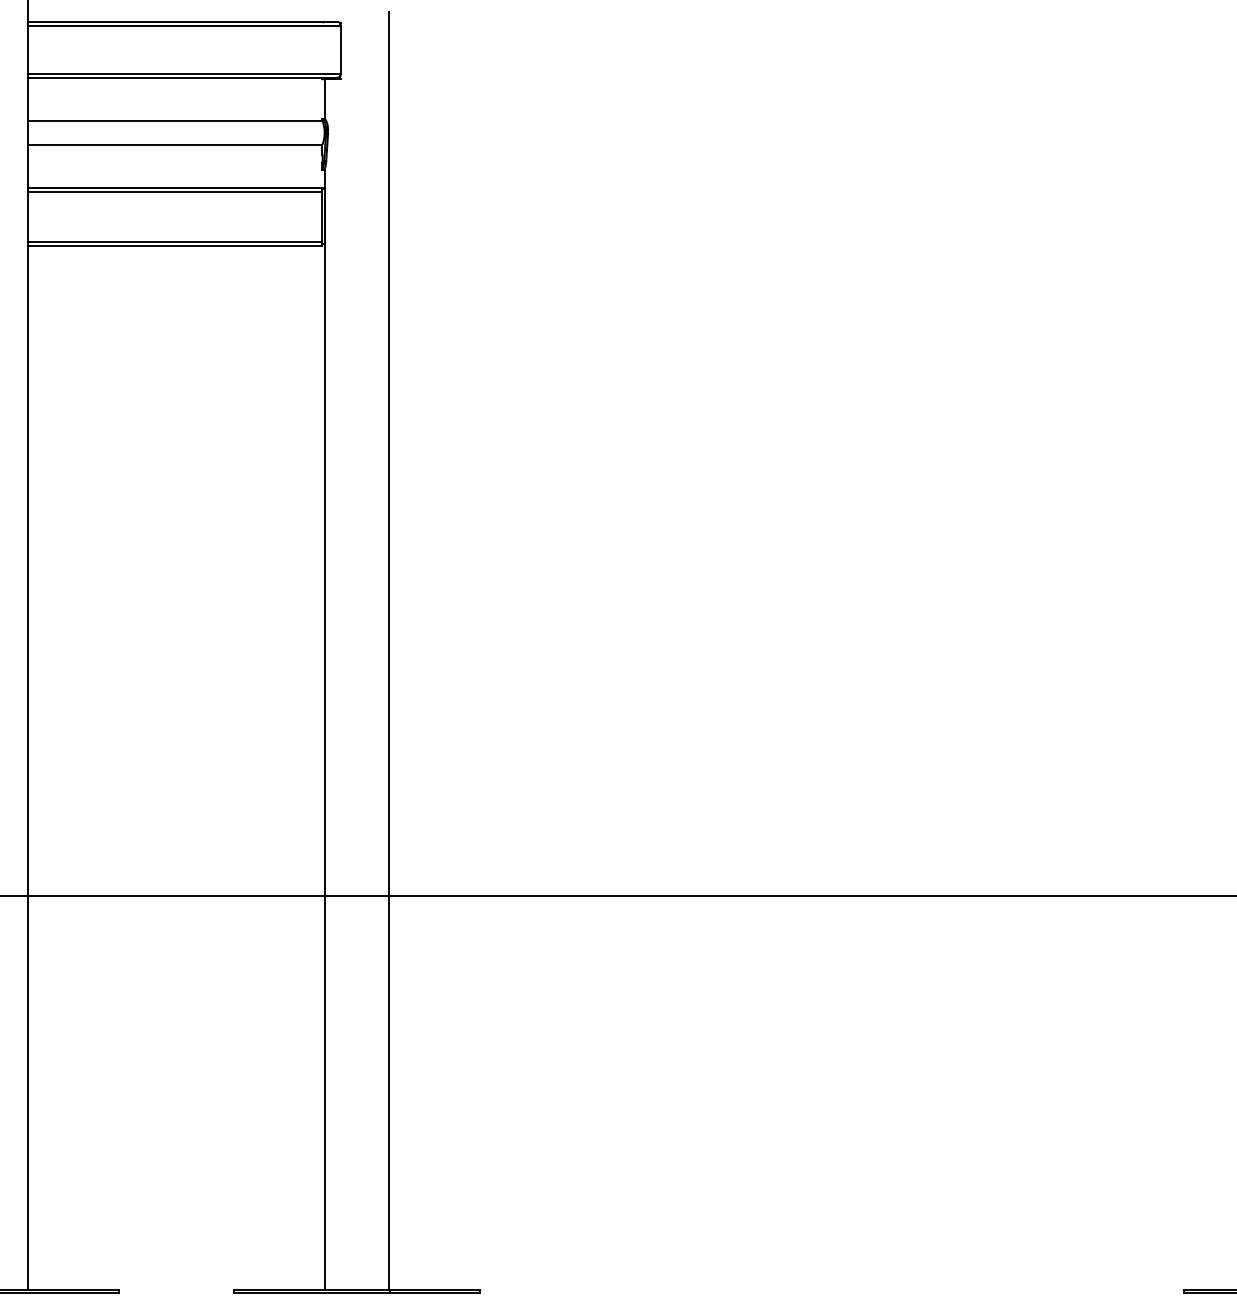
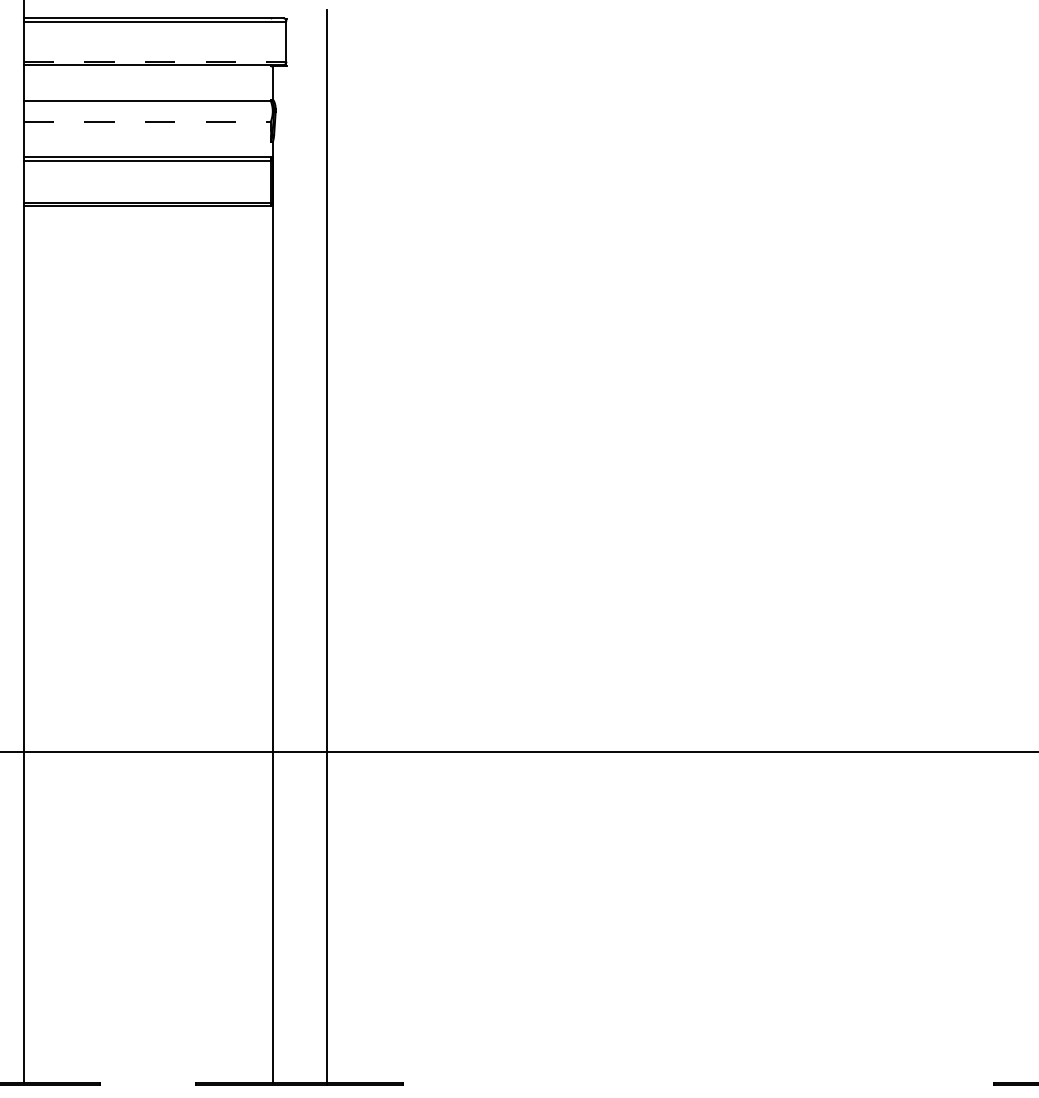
line: (185, 73) -> (155, 61), solid -> dashed
line: (175, 144) -> (147, 121), solid -> dashed

